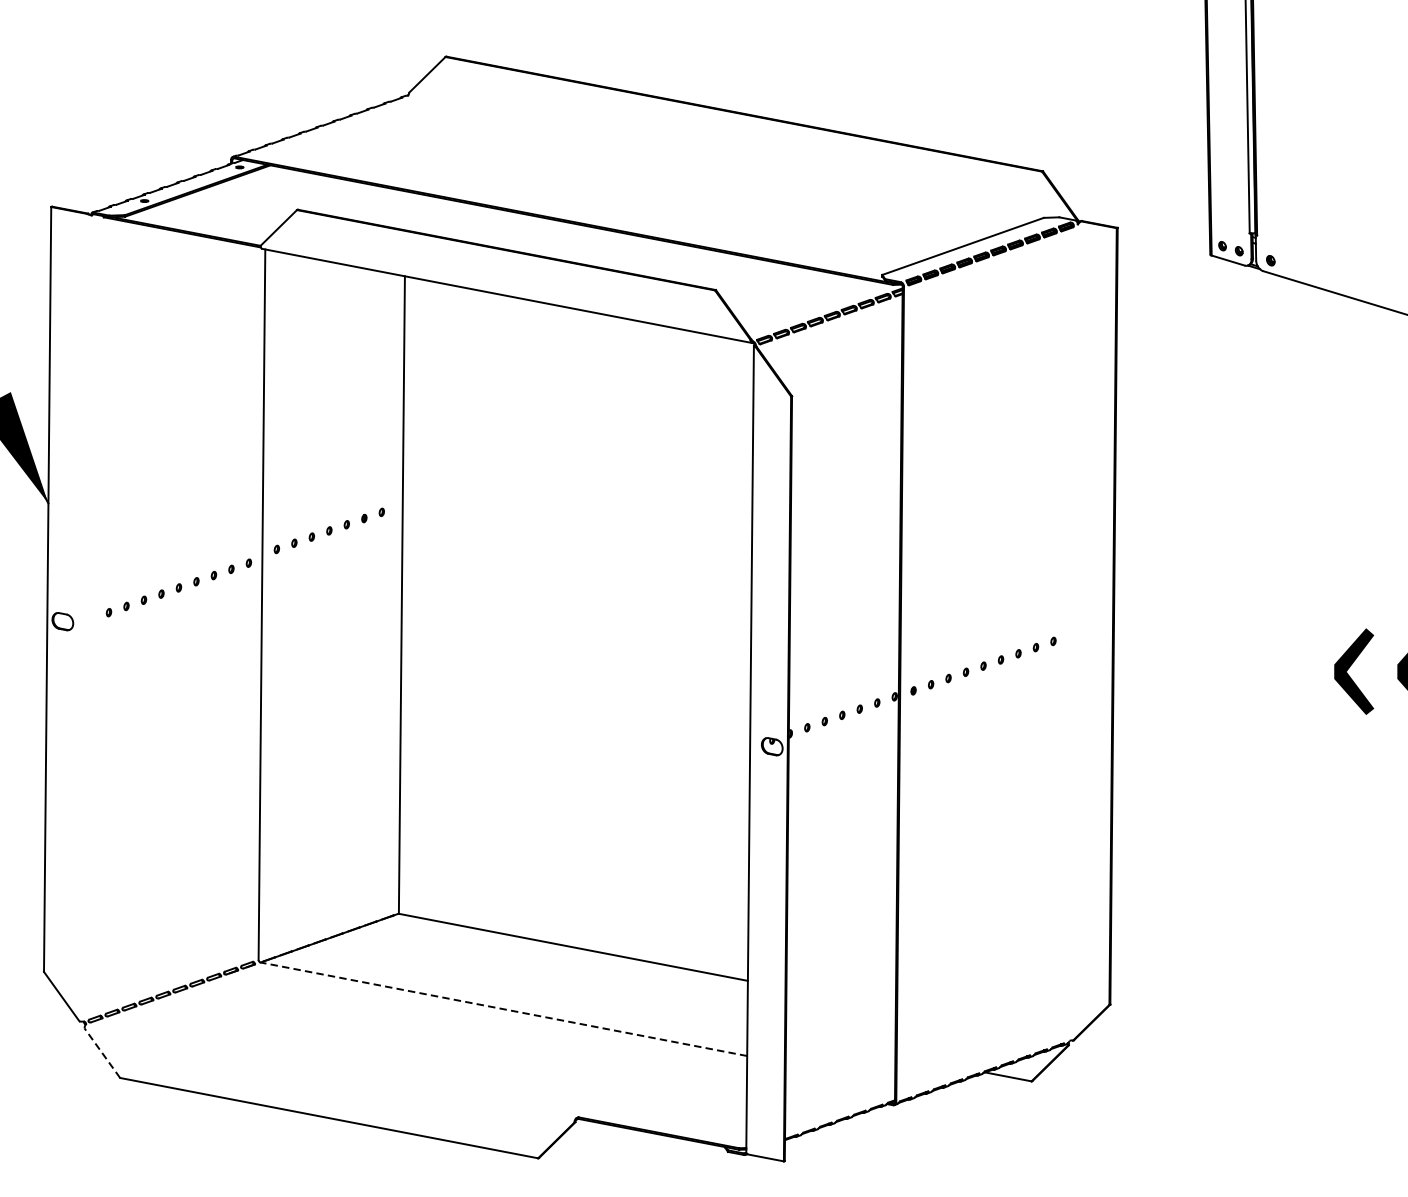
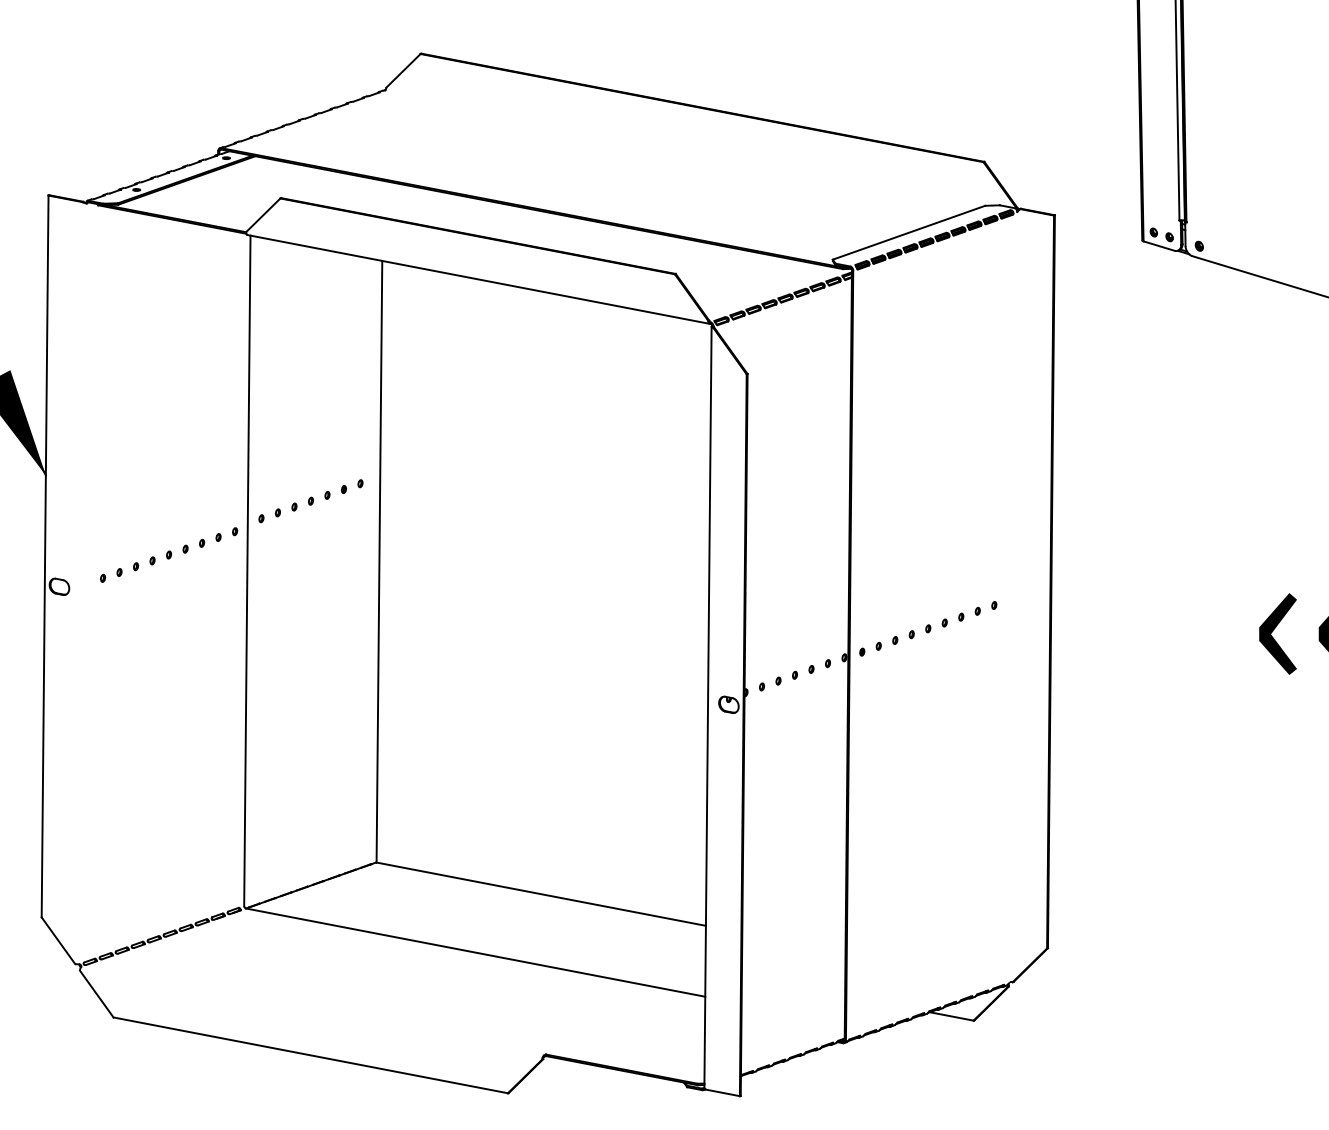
line: (503, 1009) -> (475, 952), dashed -> solid
line: (102, 1053) -> (96, 994), dashed -> solid

